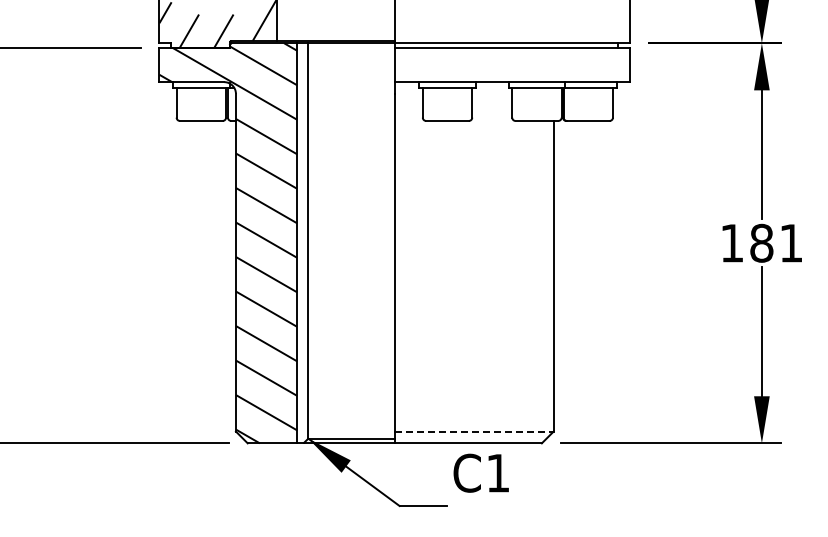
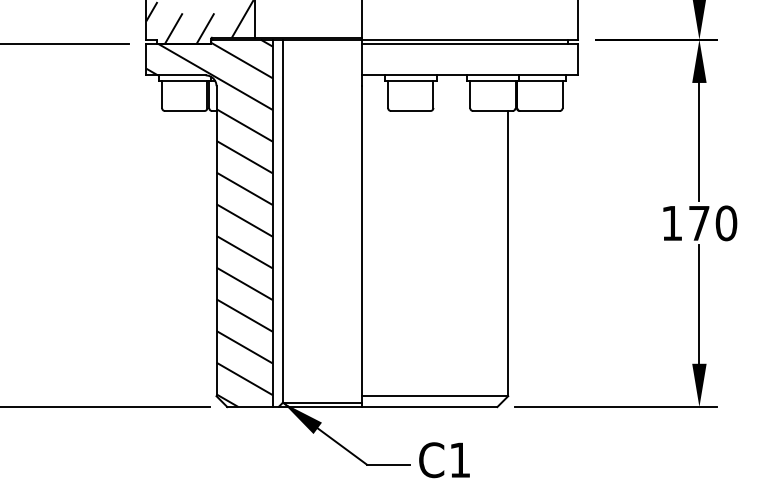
text: (776, 242) -> (712, 222), 181 -> 170
line: (474, 431) -> (435, 396), dashed -> solid
text: (480, 472) -> (443, 459), moved

